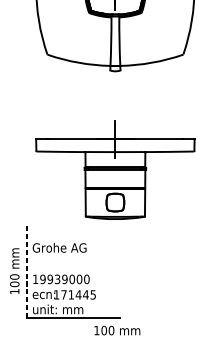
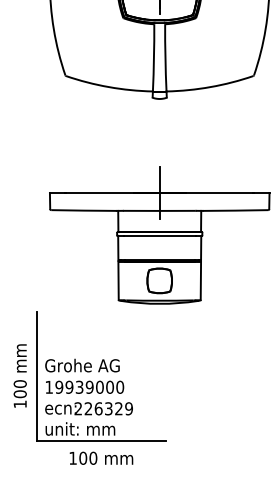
text: (59, 247) -> (82, 365), moved
line: (26, 271) -> (36, 376), dashed -> solid
text: (74, 294) -> (103, 408), 171445 -> 226329
text: (117, 330) -> (101, 457), moved

